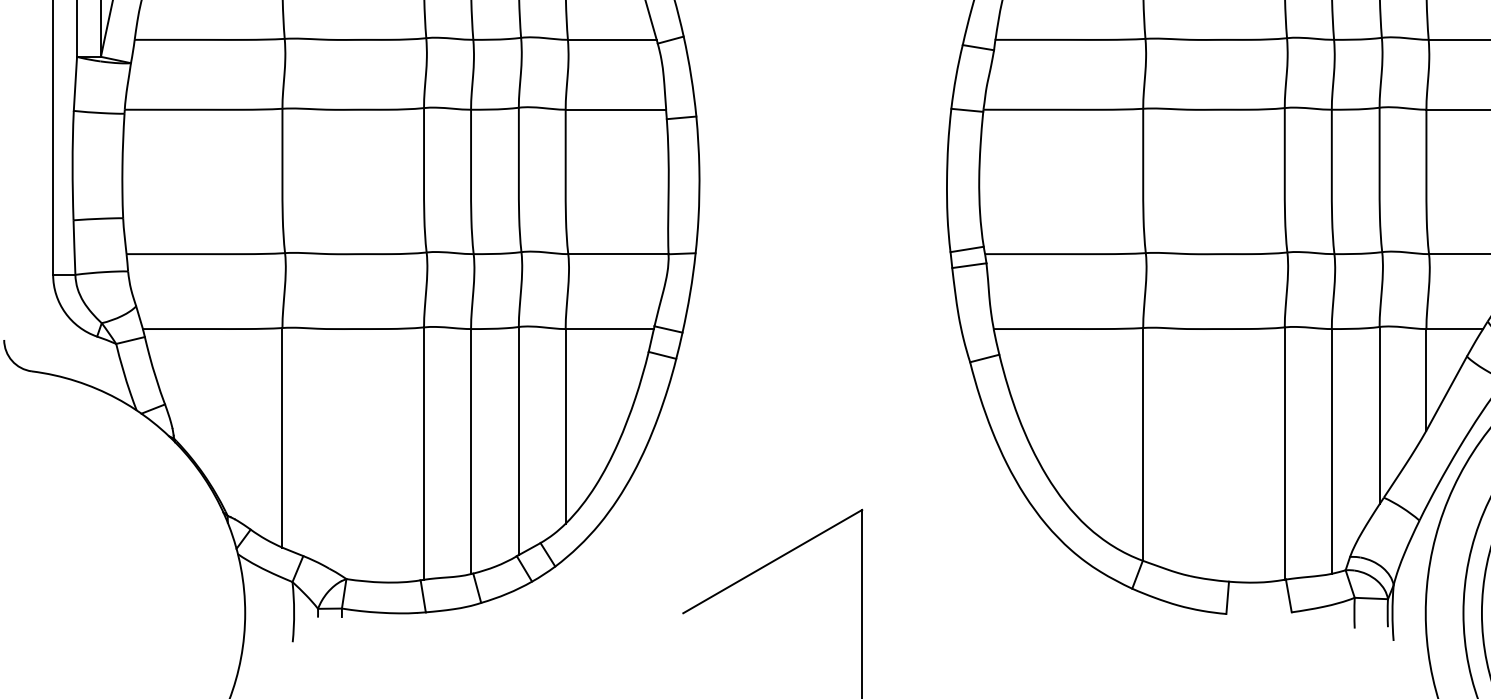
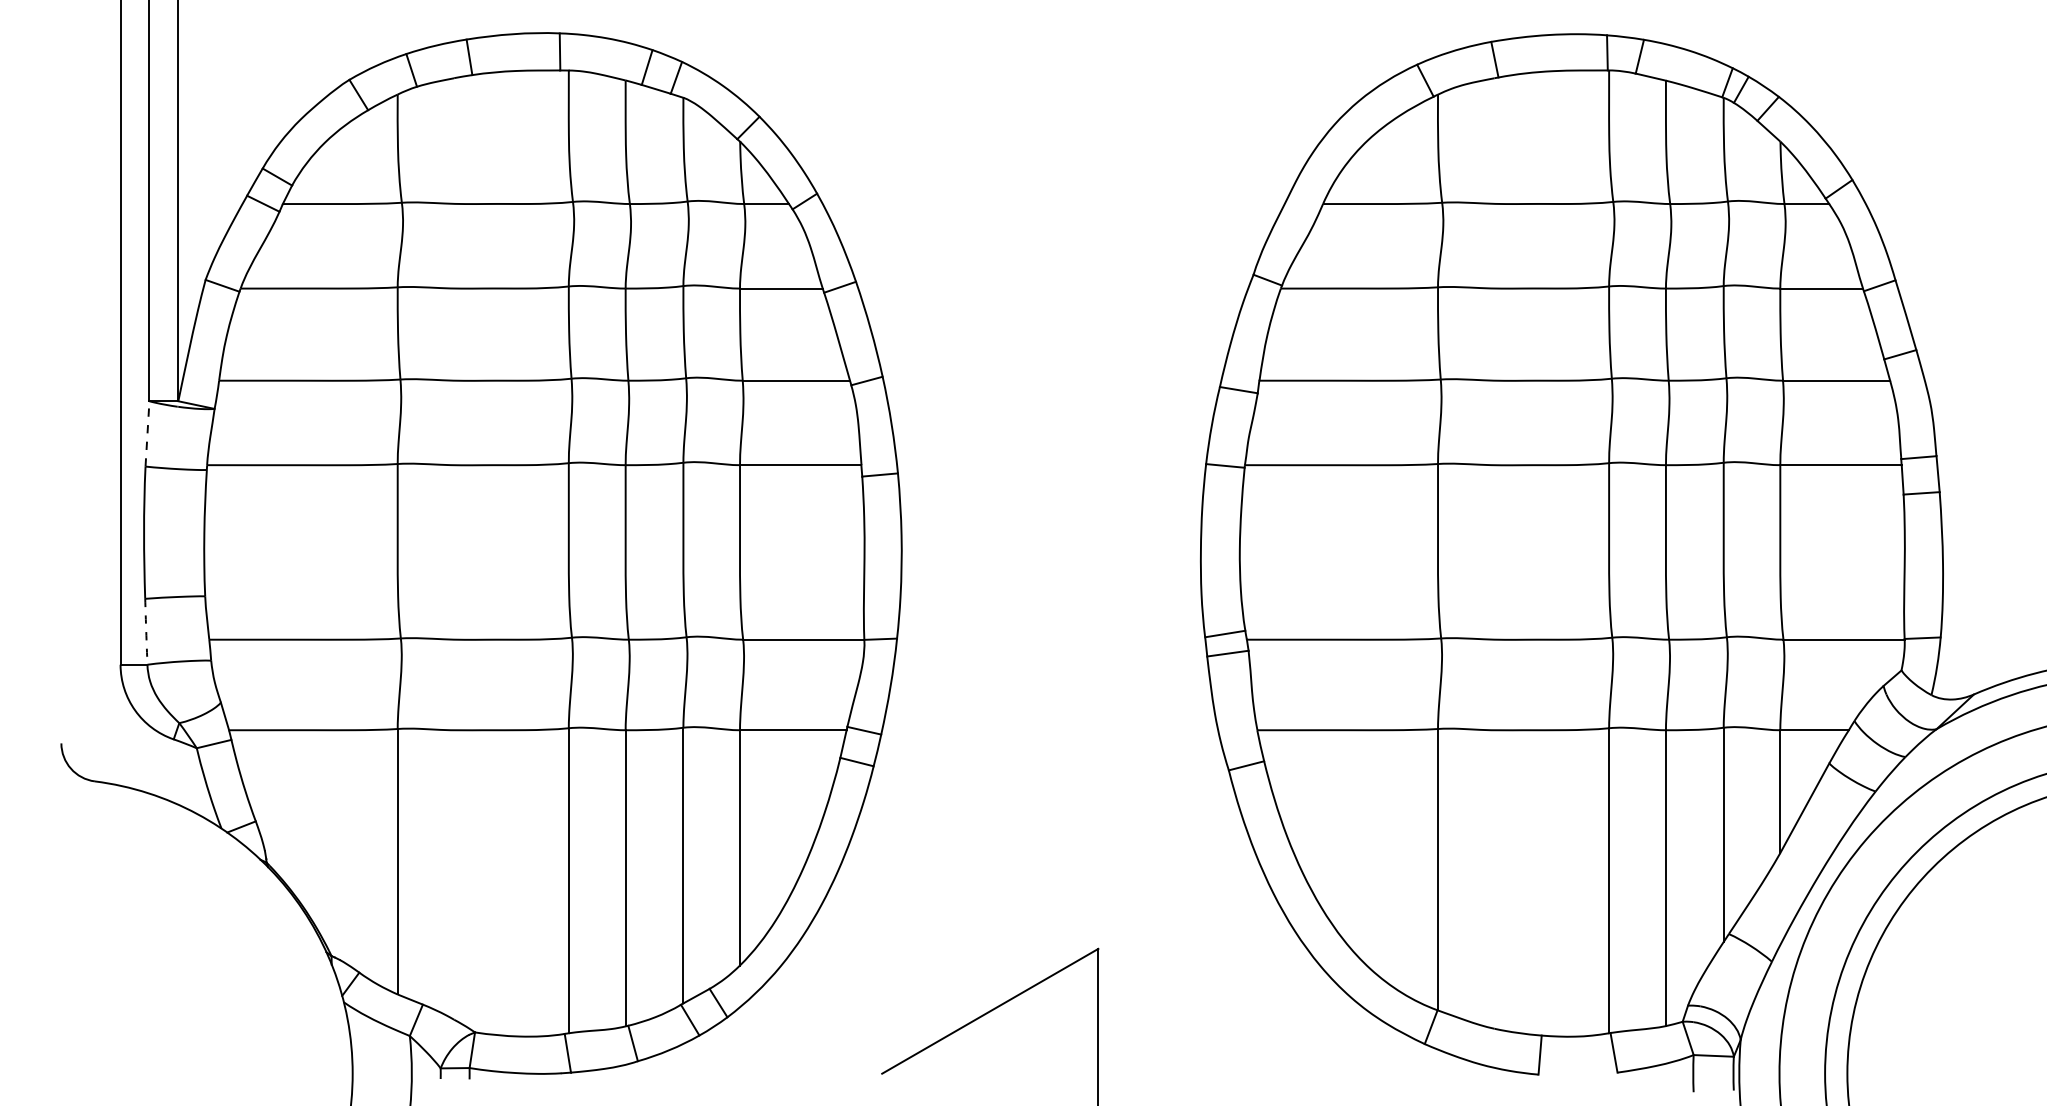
line: (75, 83) -> (147, 433), solid -> dashed
arc: (74, 247) -> (146, 631), solid -> dashed

